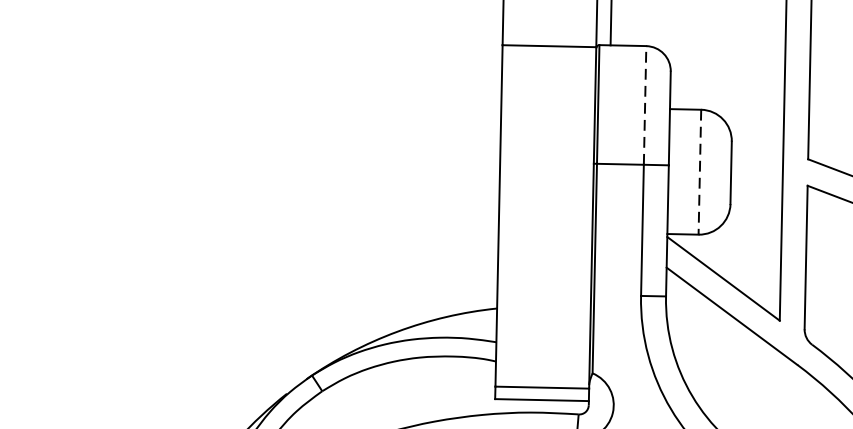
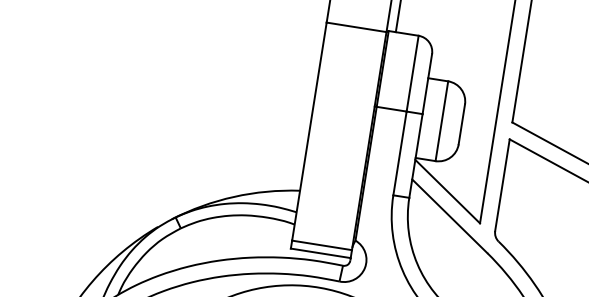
line: (644, 105) -> (412, 73), dashed -> solid
line: (699, 172) -> (441, 121), dashed -> solid

